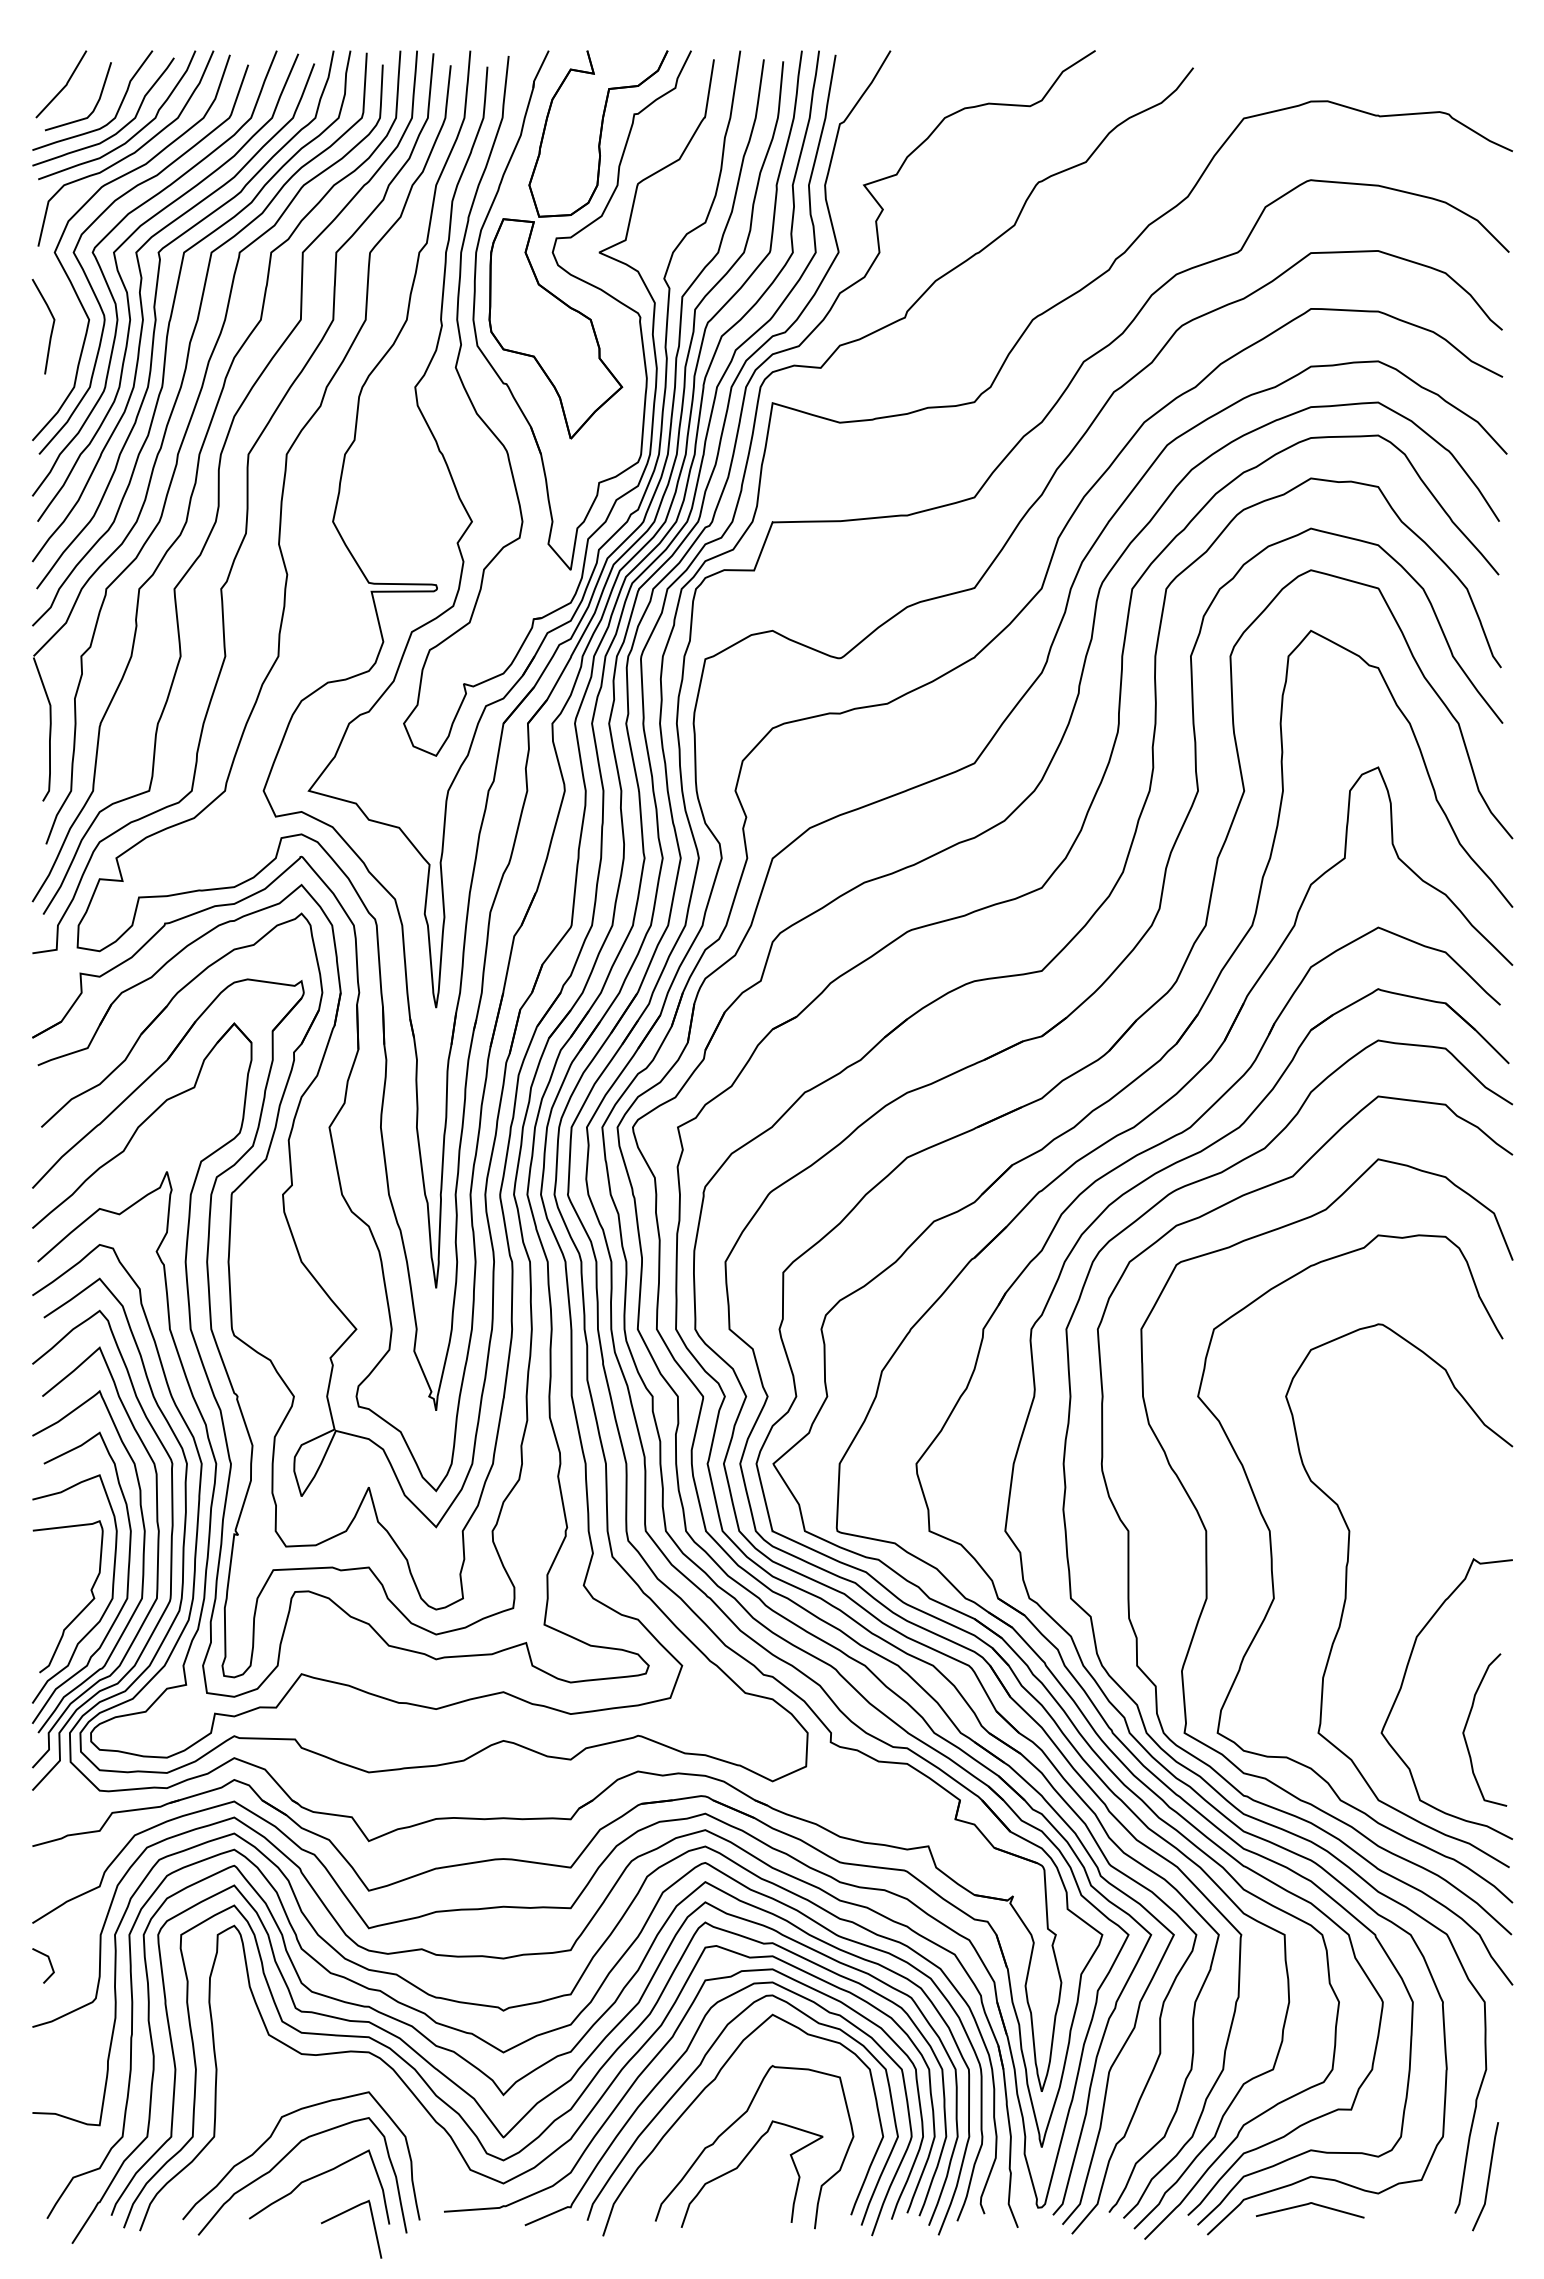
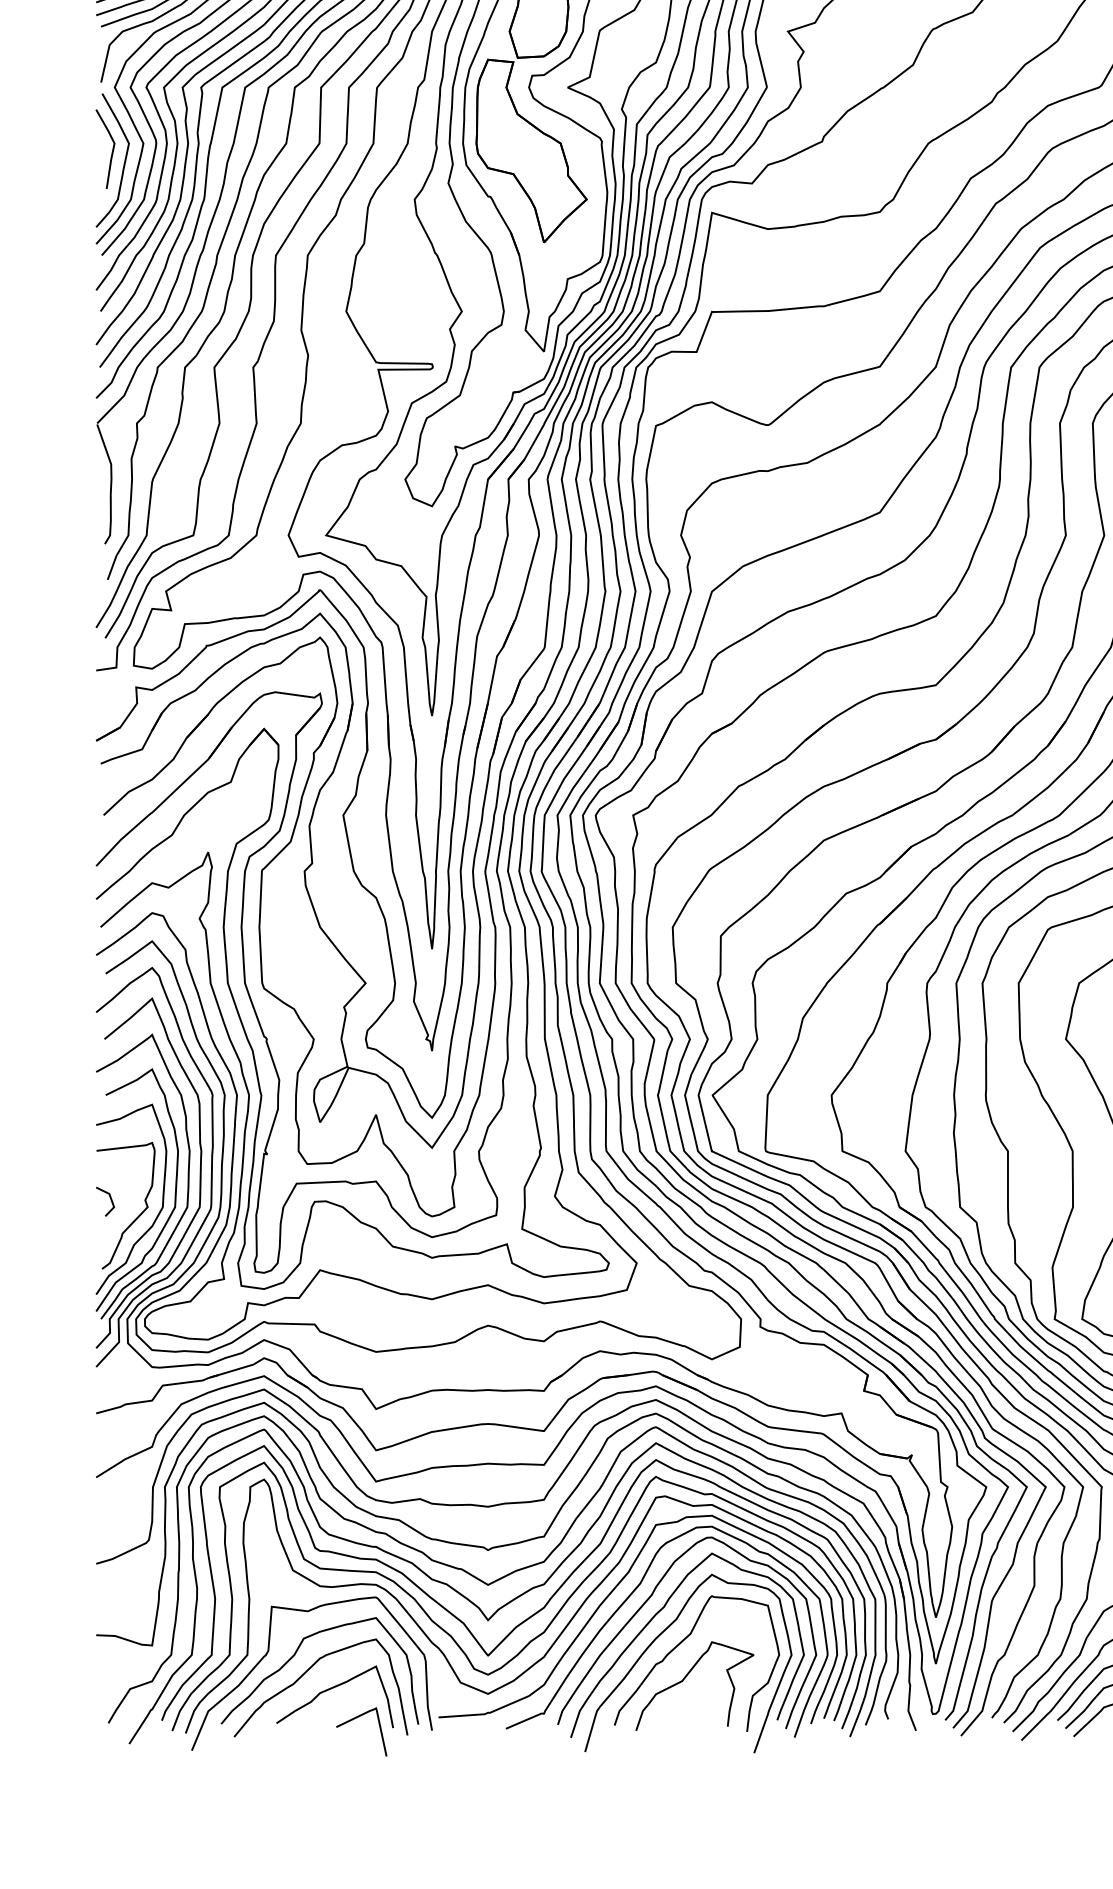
curve: (65, 344) -> (123, 164), added
line: (49, 1963) -> (110, 1199), moved
curve: (711, 2112) -> (661, 1634), added
curve: (239, 2133) -> (268, 1652), added

